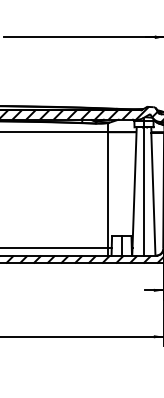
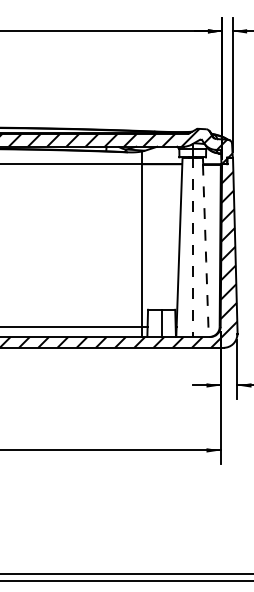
line: (143, 191) -> (192, 247), solid -> dashed
line: (153, 194) -> (205, 251), solid -> dashed

